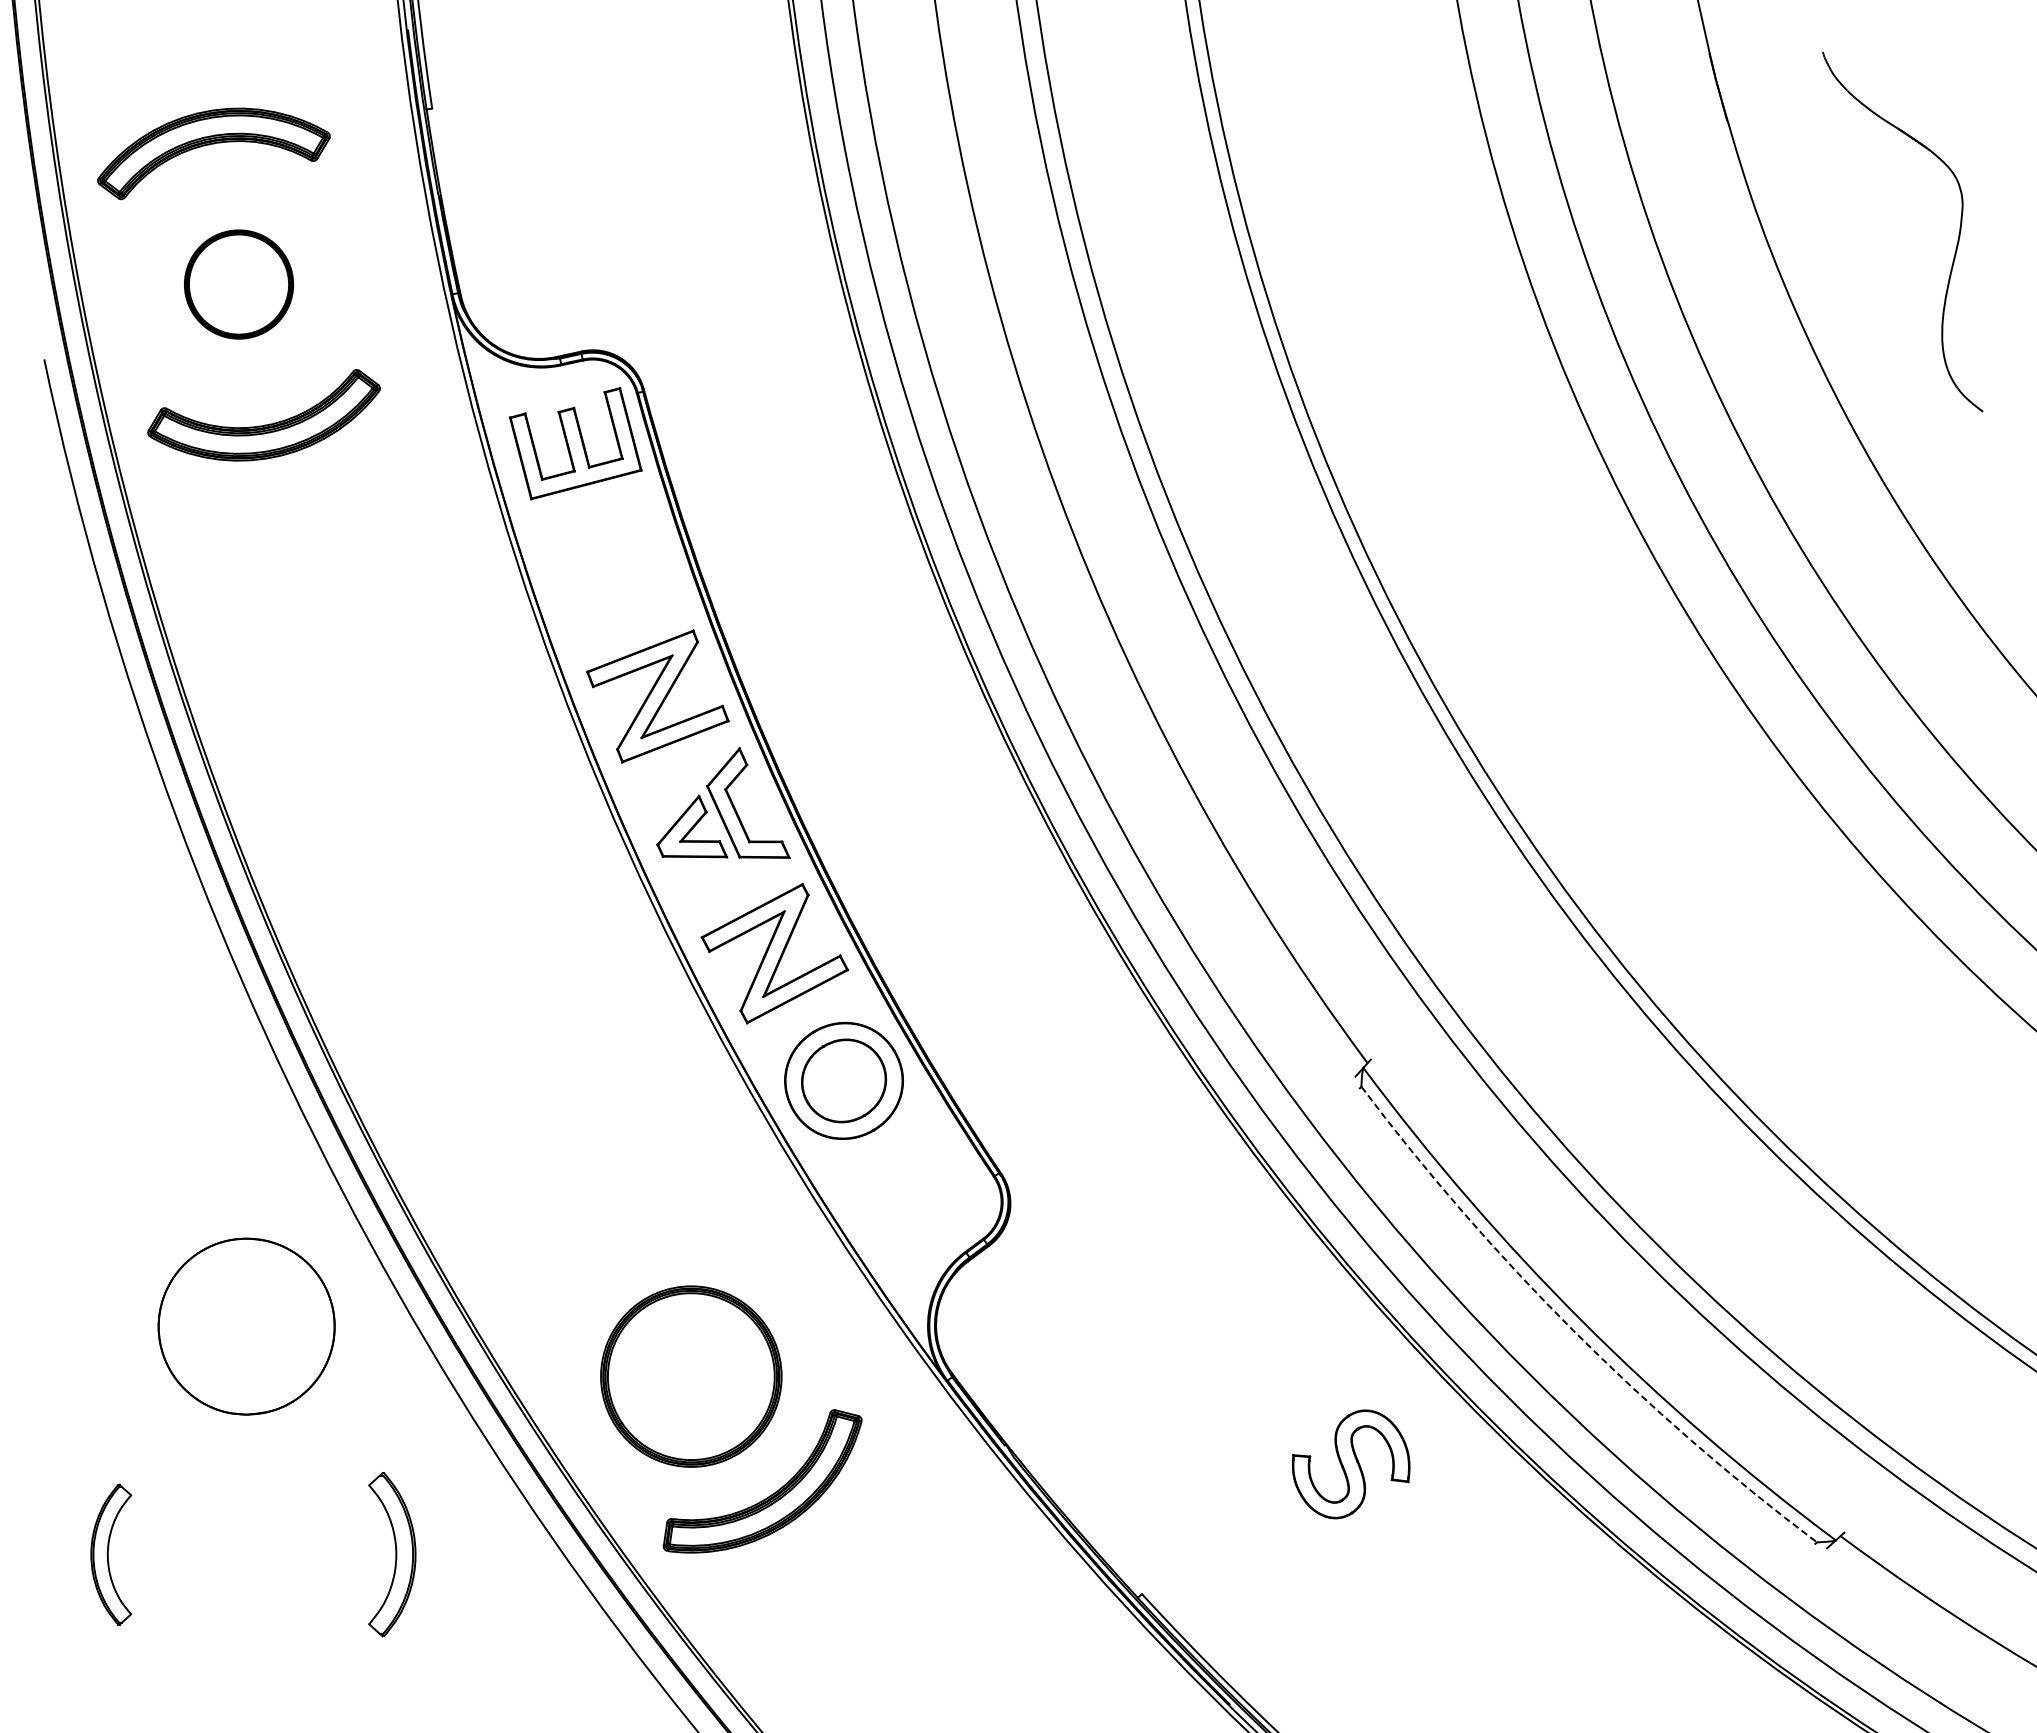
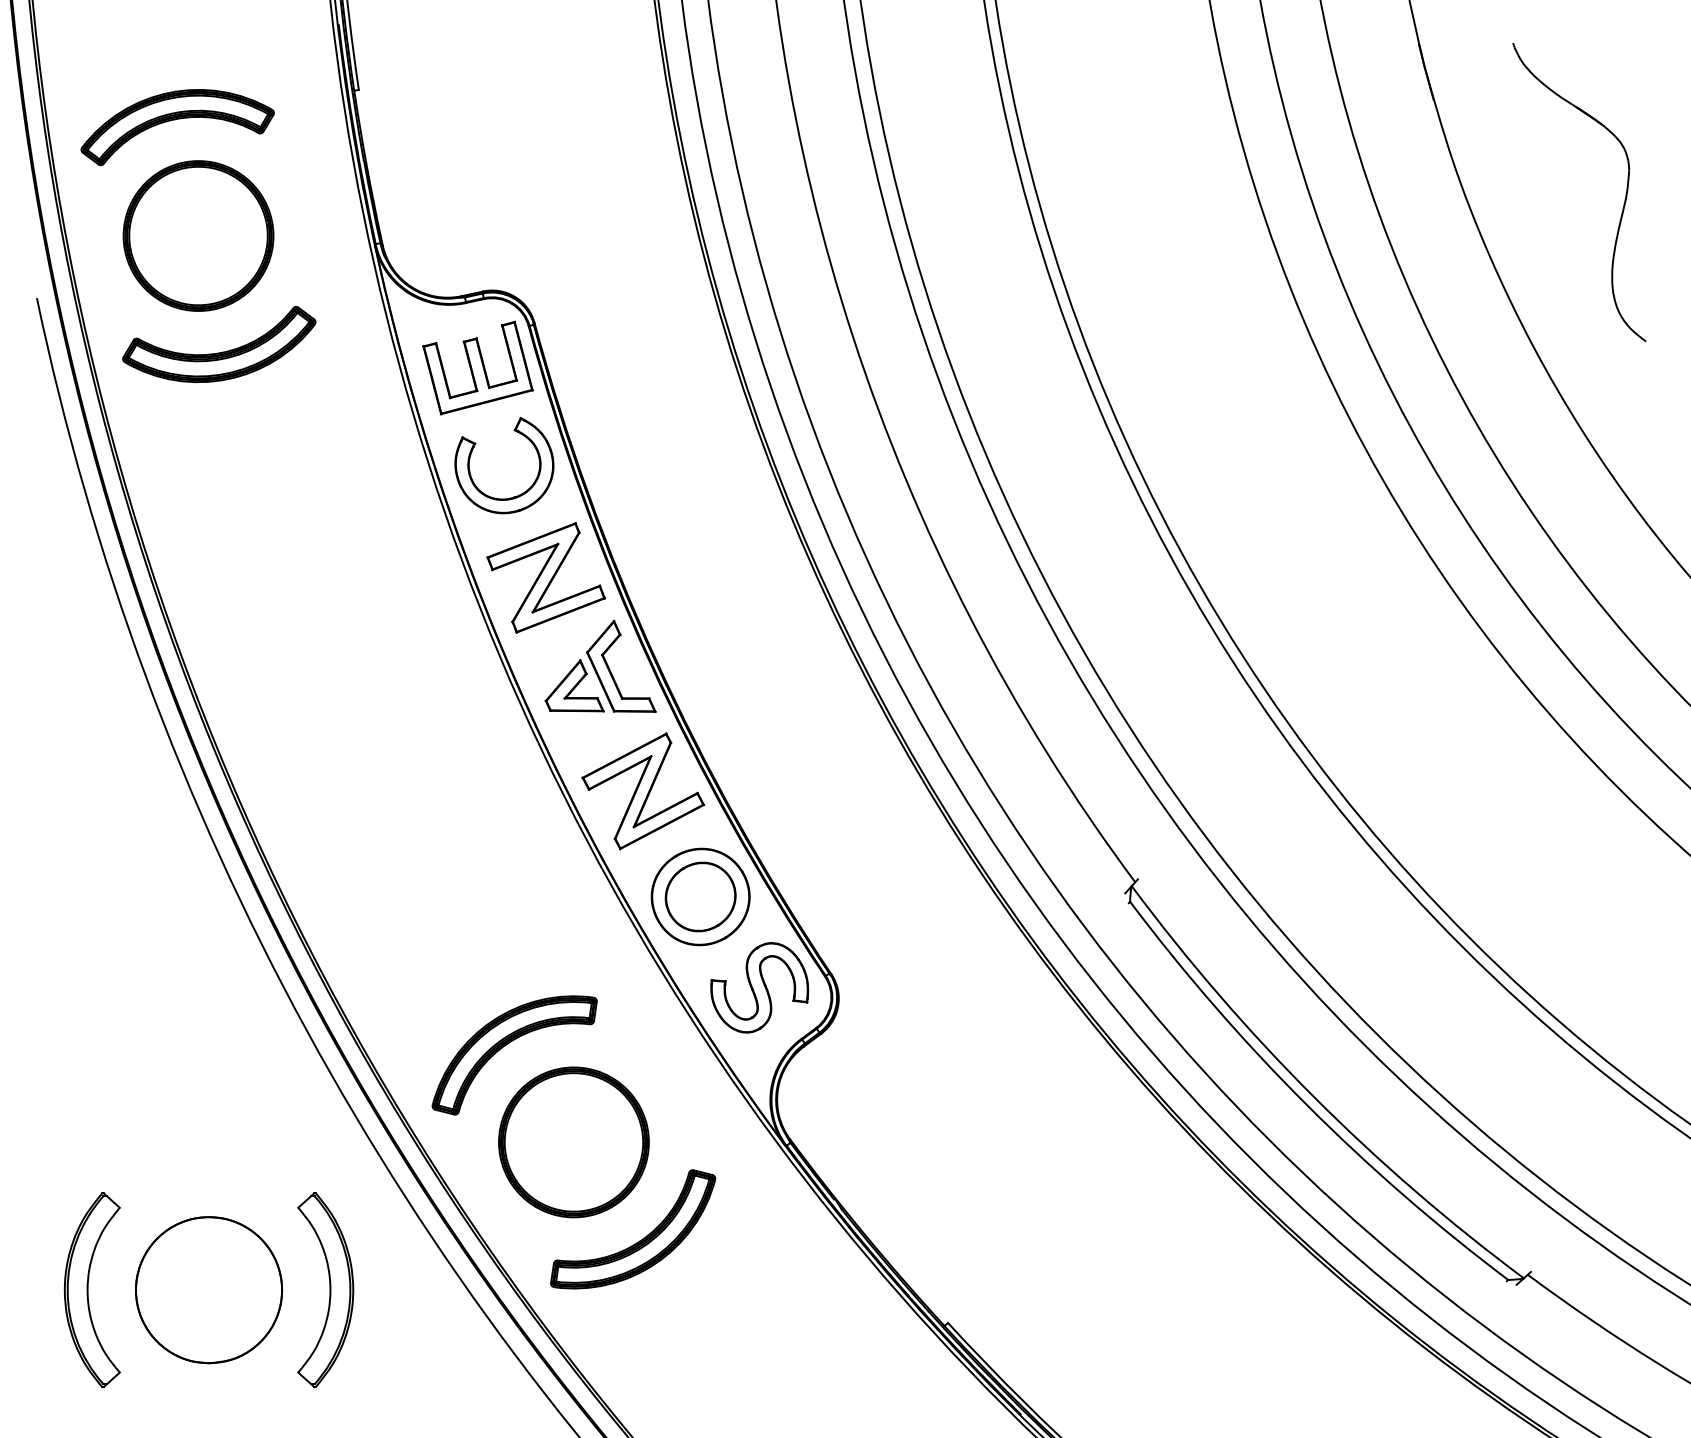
part: (238, 284) -> (198, 235), size x1.67
part: (619, 598) -> (514, 496), added
part: (610, 1259) -> (506, 1045), added
part: (246, 1326) -> (208, 1290), moved
arc: (1573, 1330) -> (1306, 1104), dashed -> solid
part: (1351, 1464) -> (760, 987), moved
part: (111, 1554) -> (92, 1290), size x1.67
part: (392, 1554) -> (325, 1290), size x1.43

